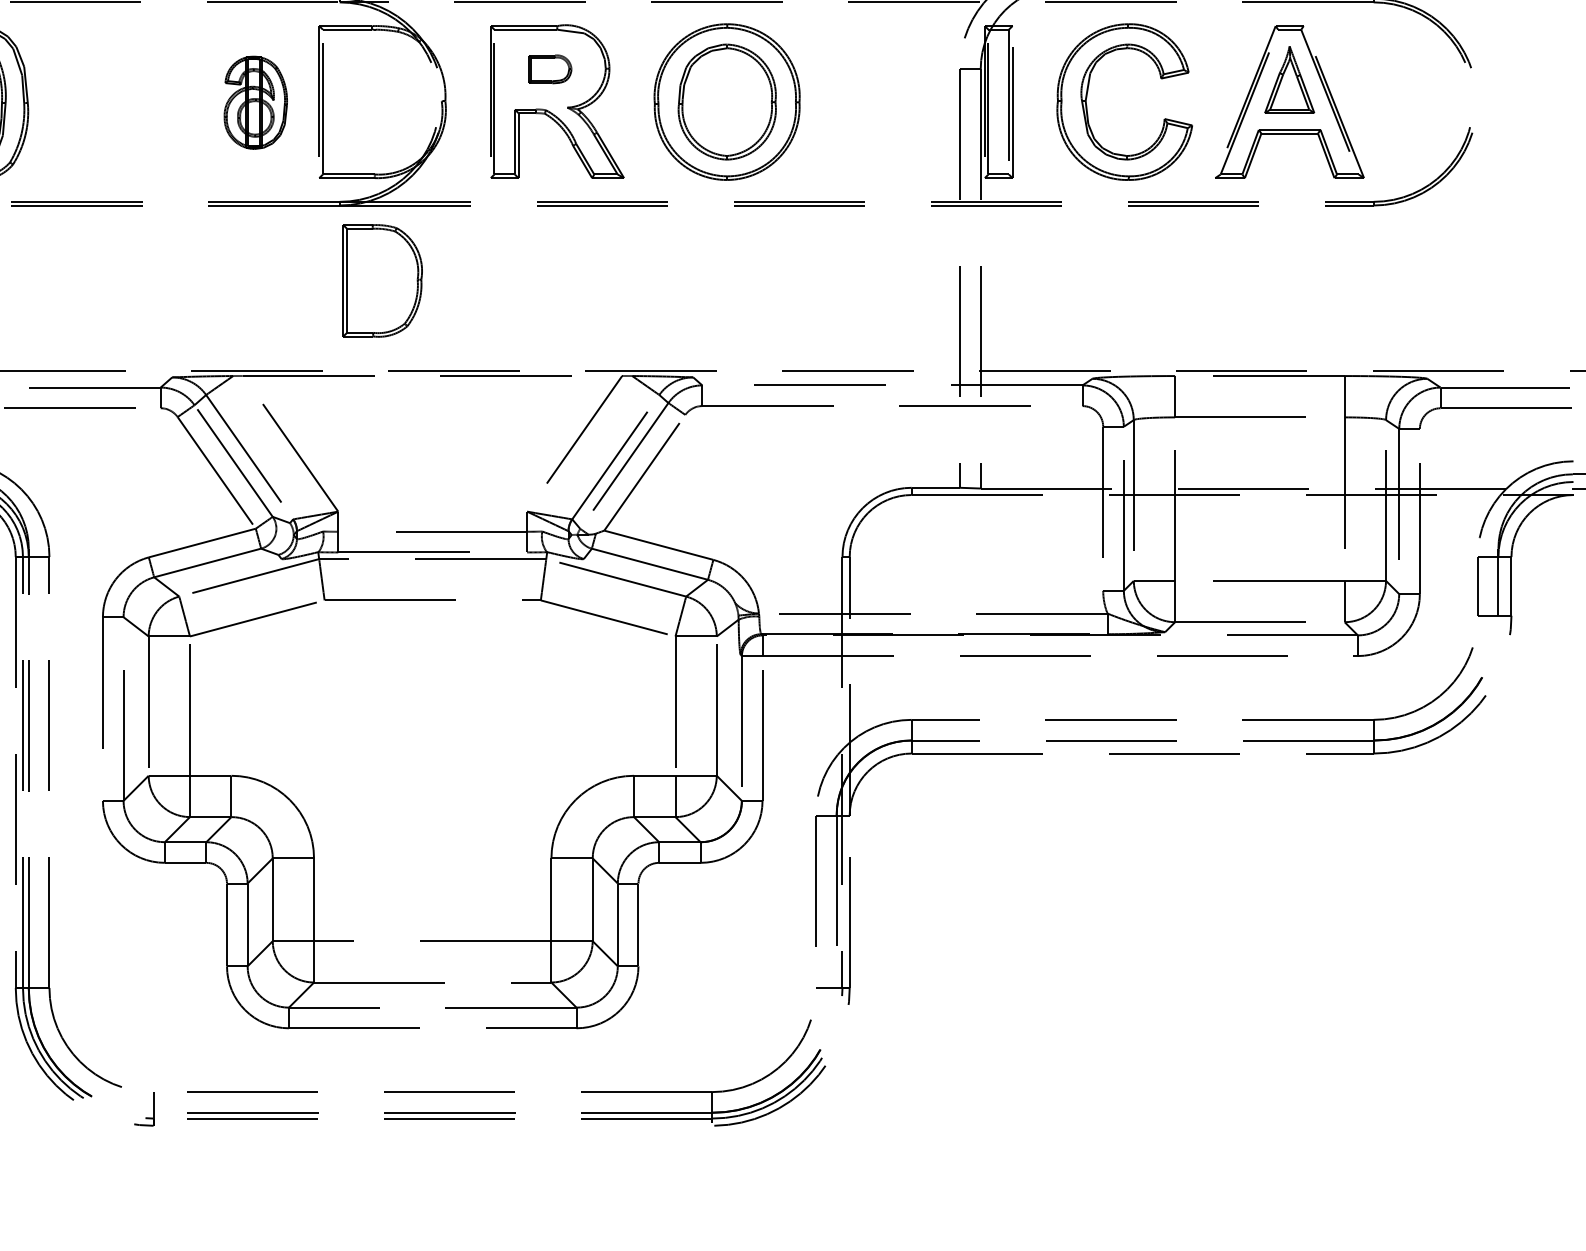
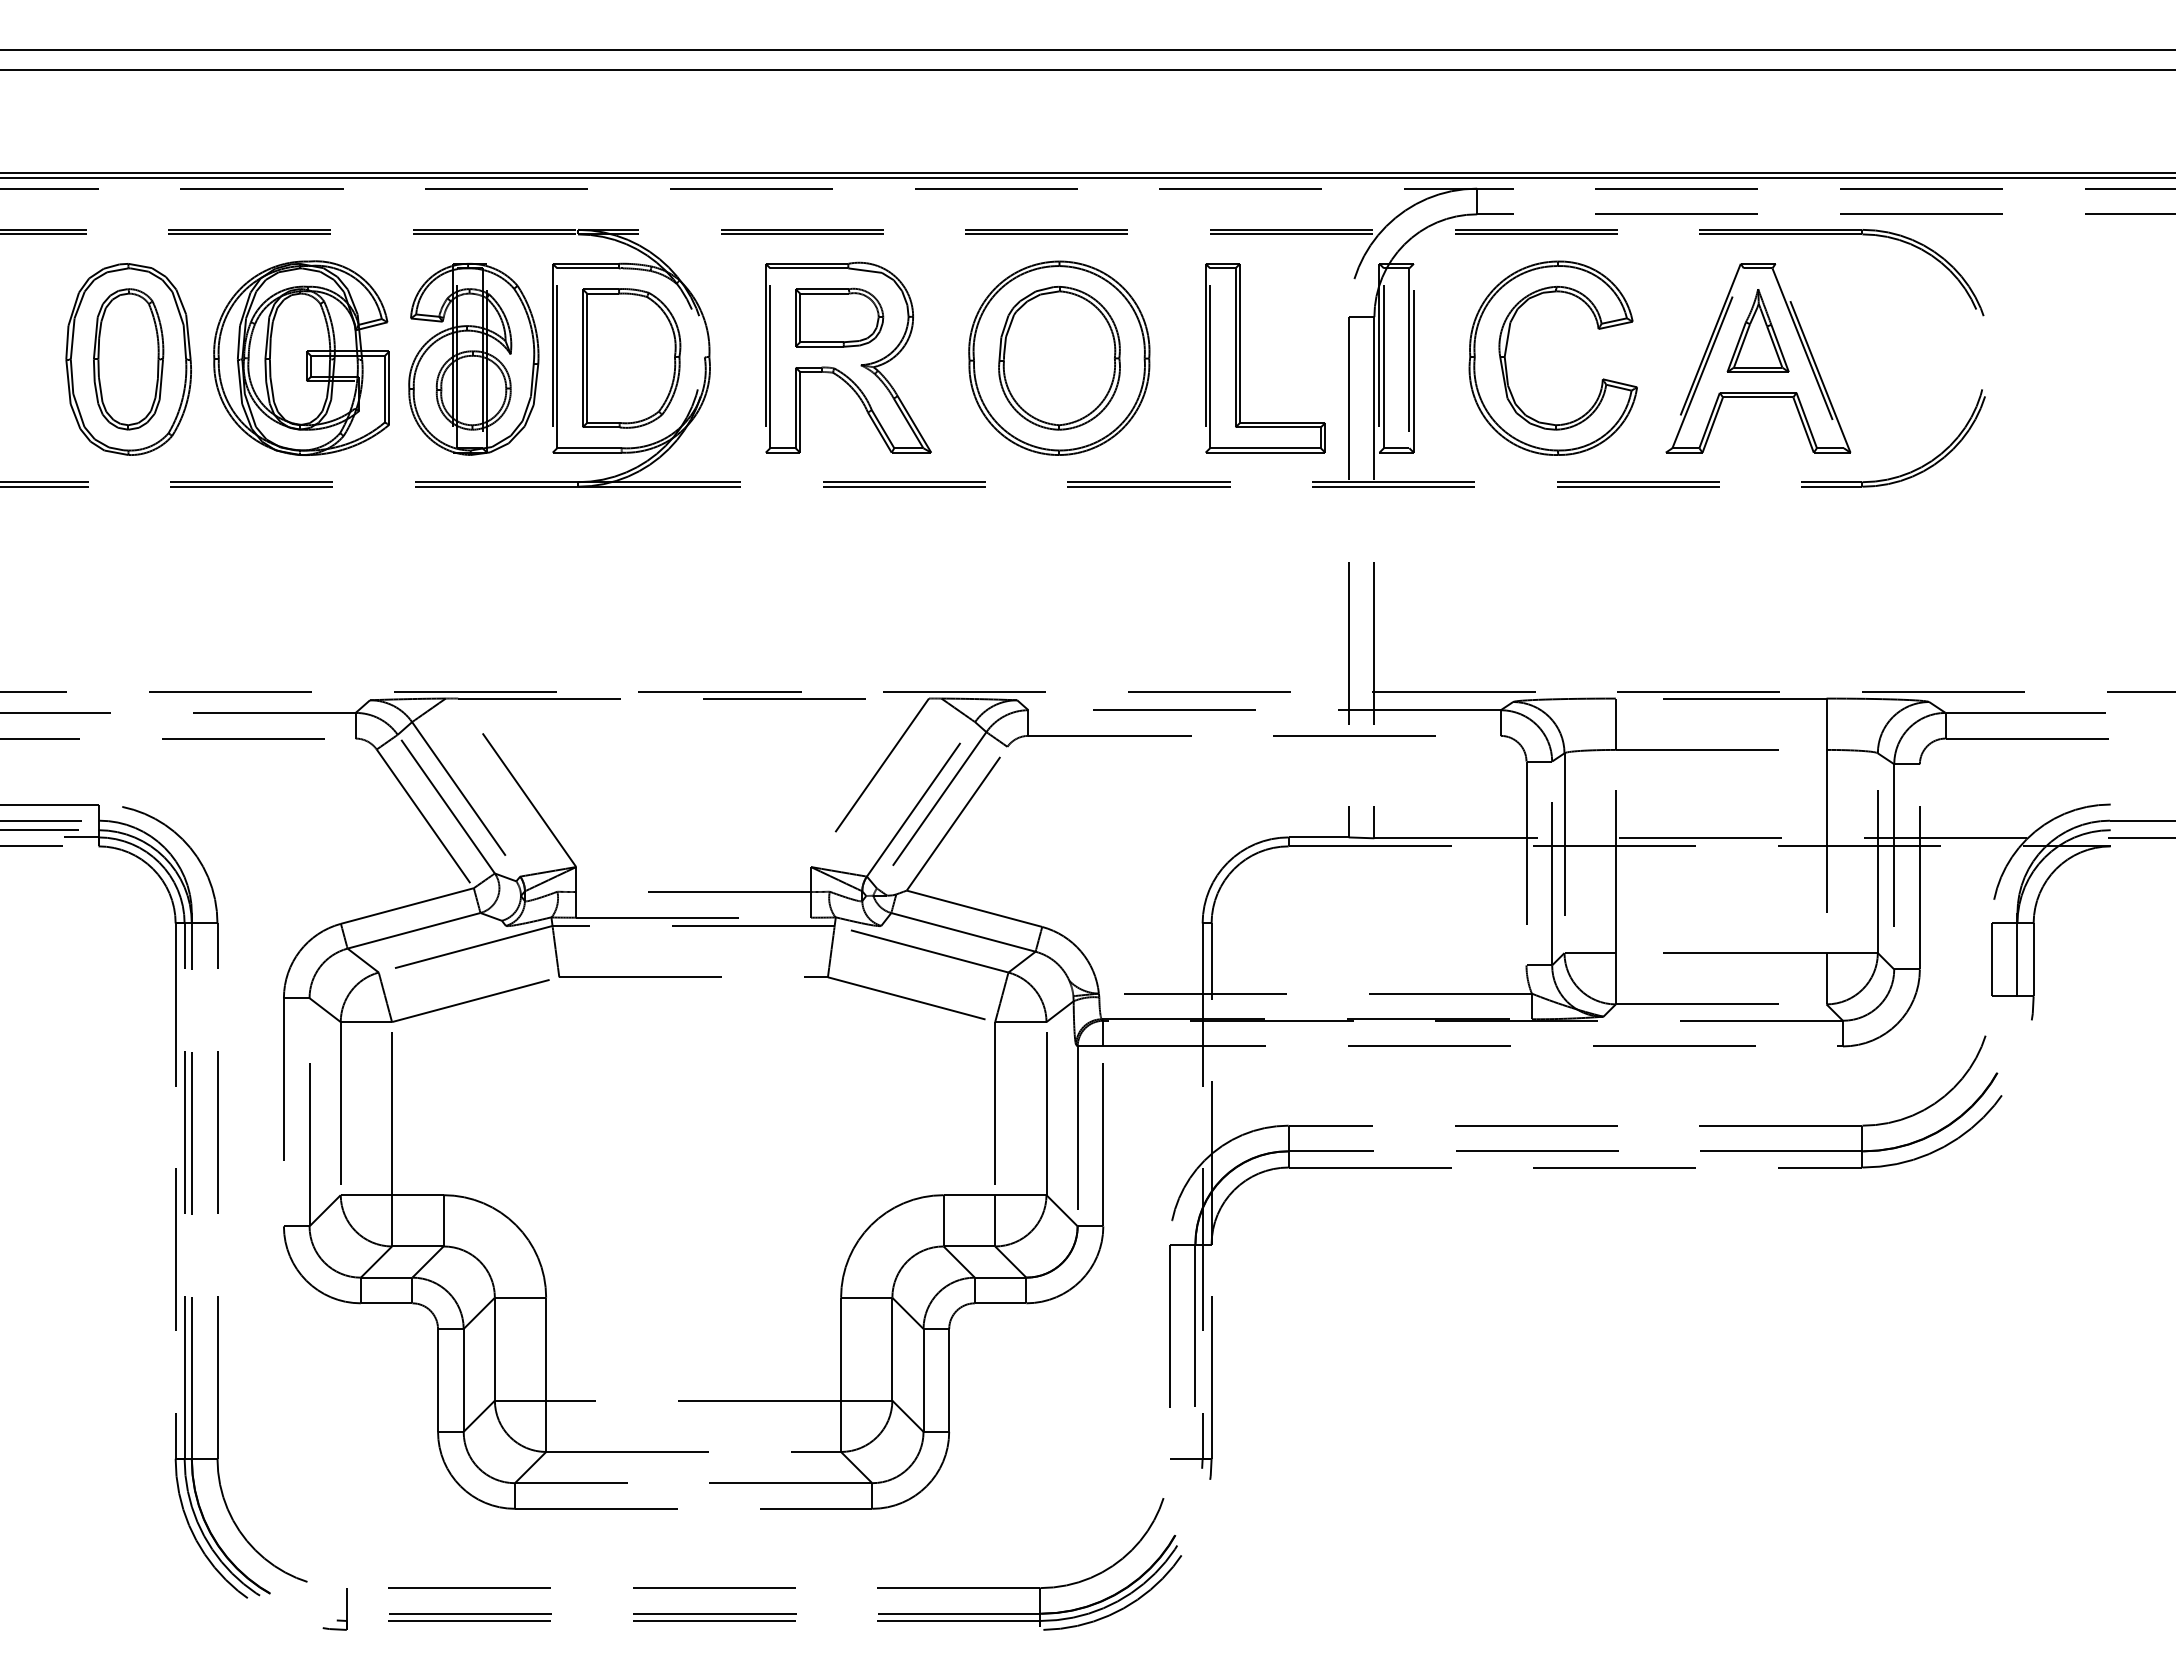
part: (550, 69) -> (839, 317), size x1.67
part: (117, 101) -> (301, 357), added
part: (255, 102) -> (473, 358), size x1.67
part: (872, 102) -> (1240, 358), added
part: (382, 280) -> (631, 358), moved

